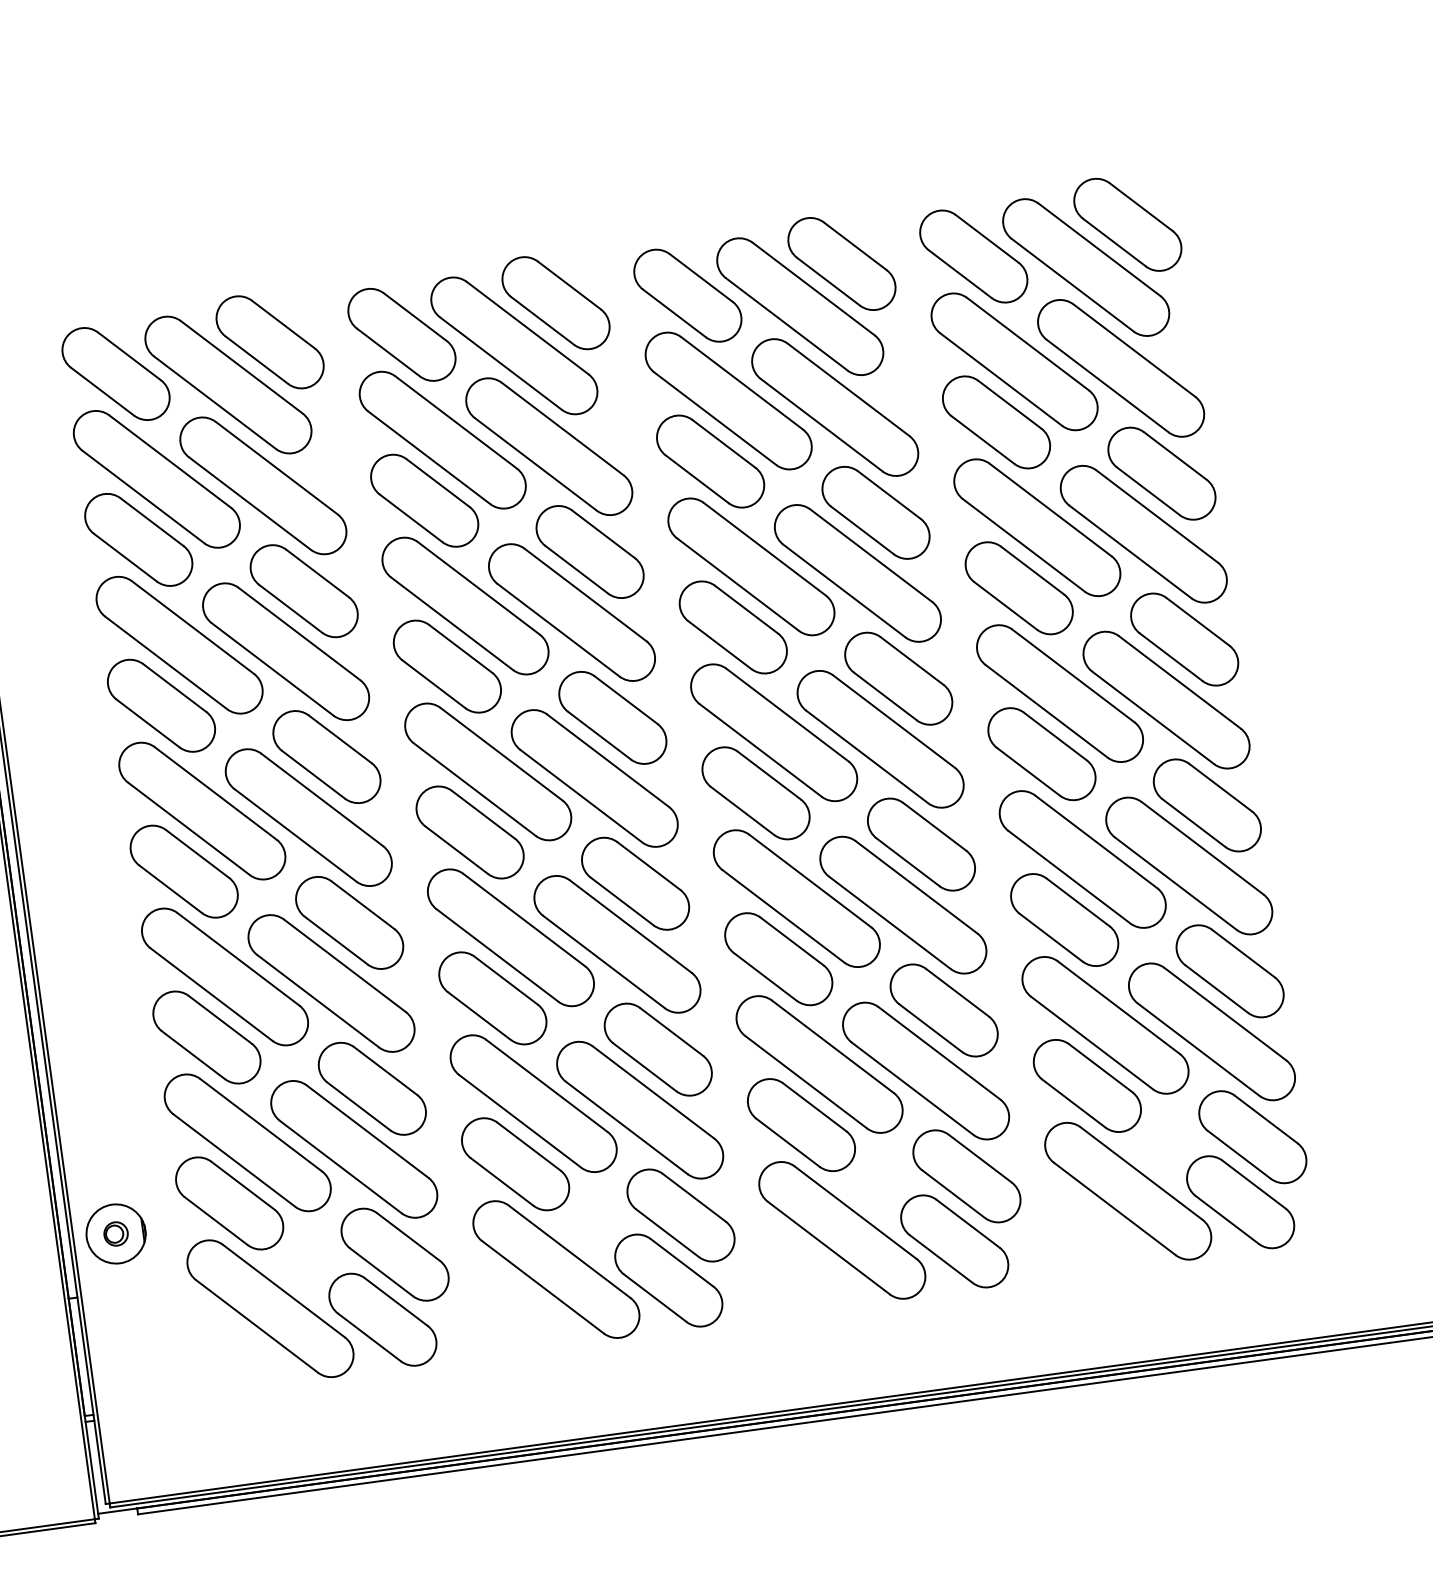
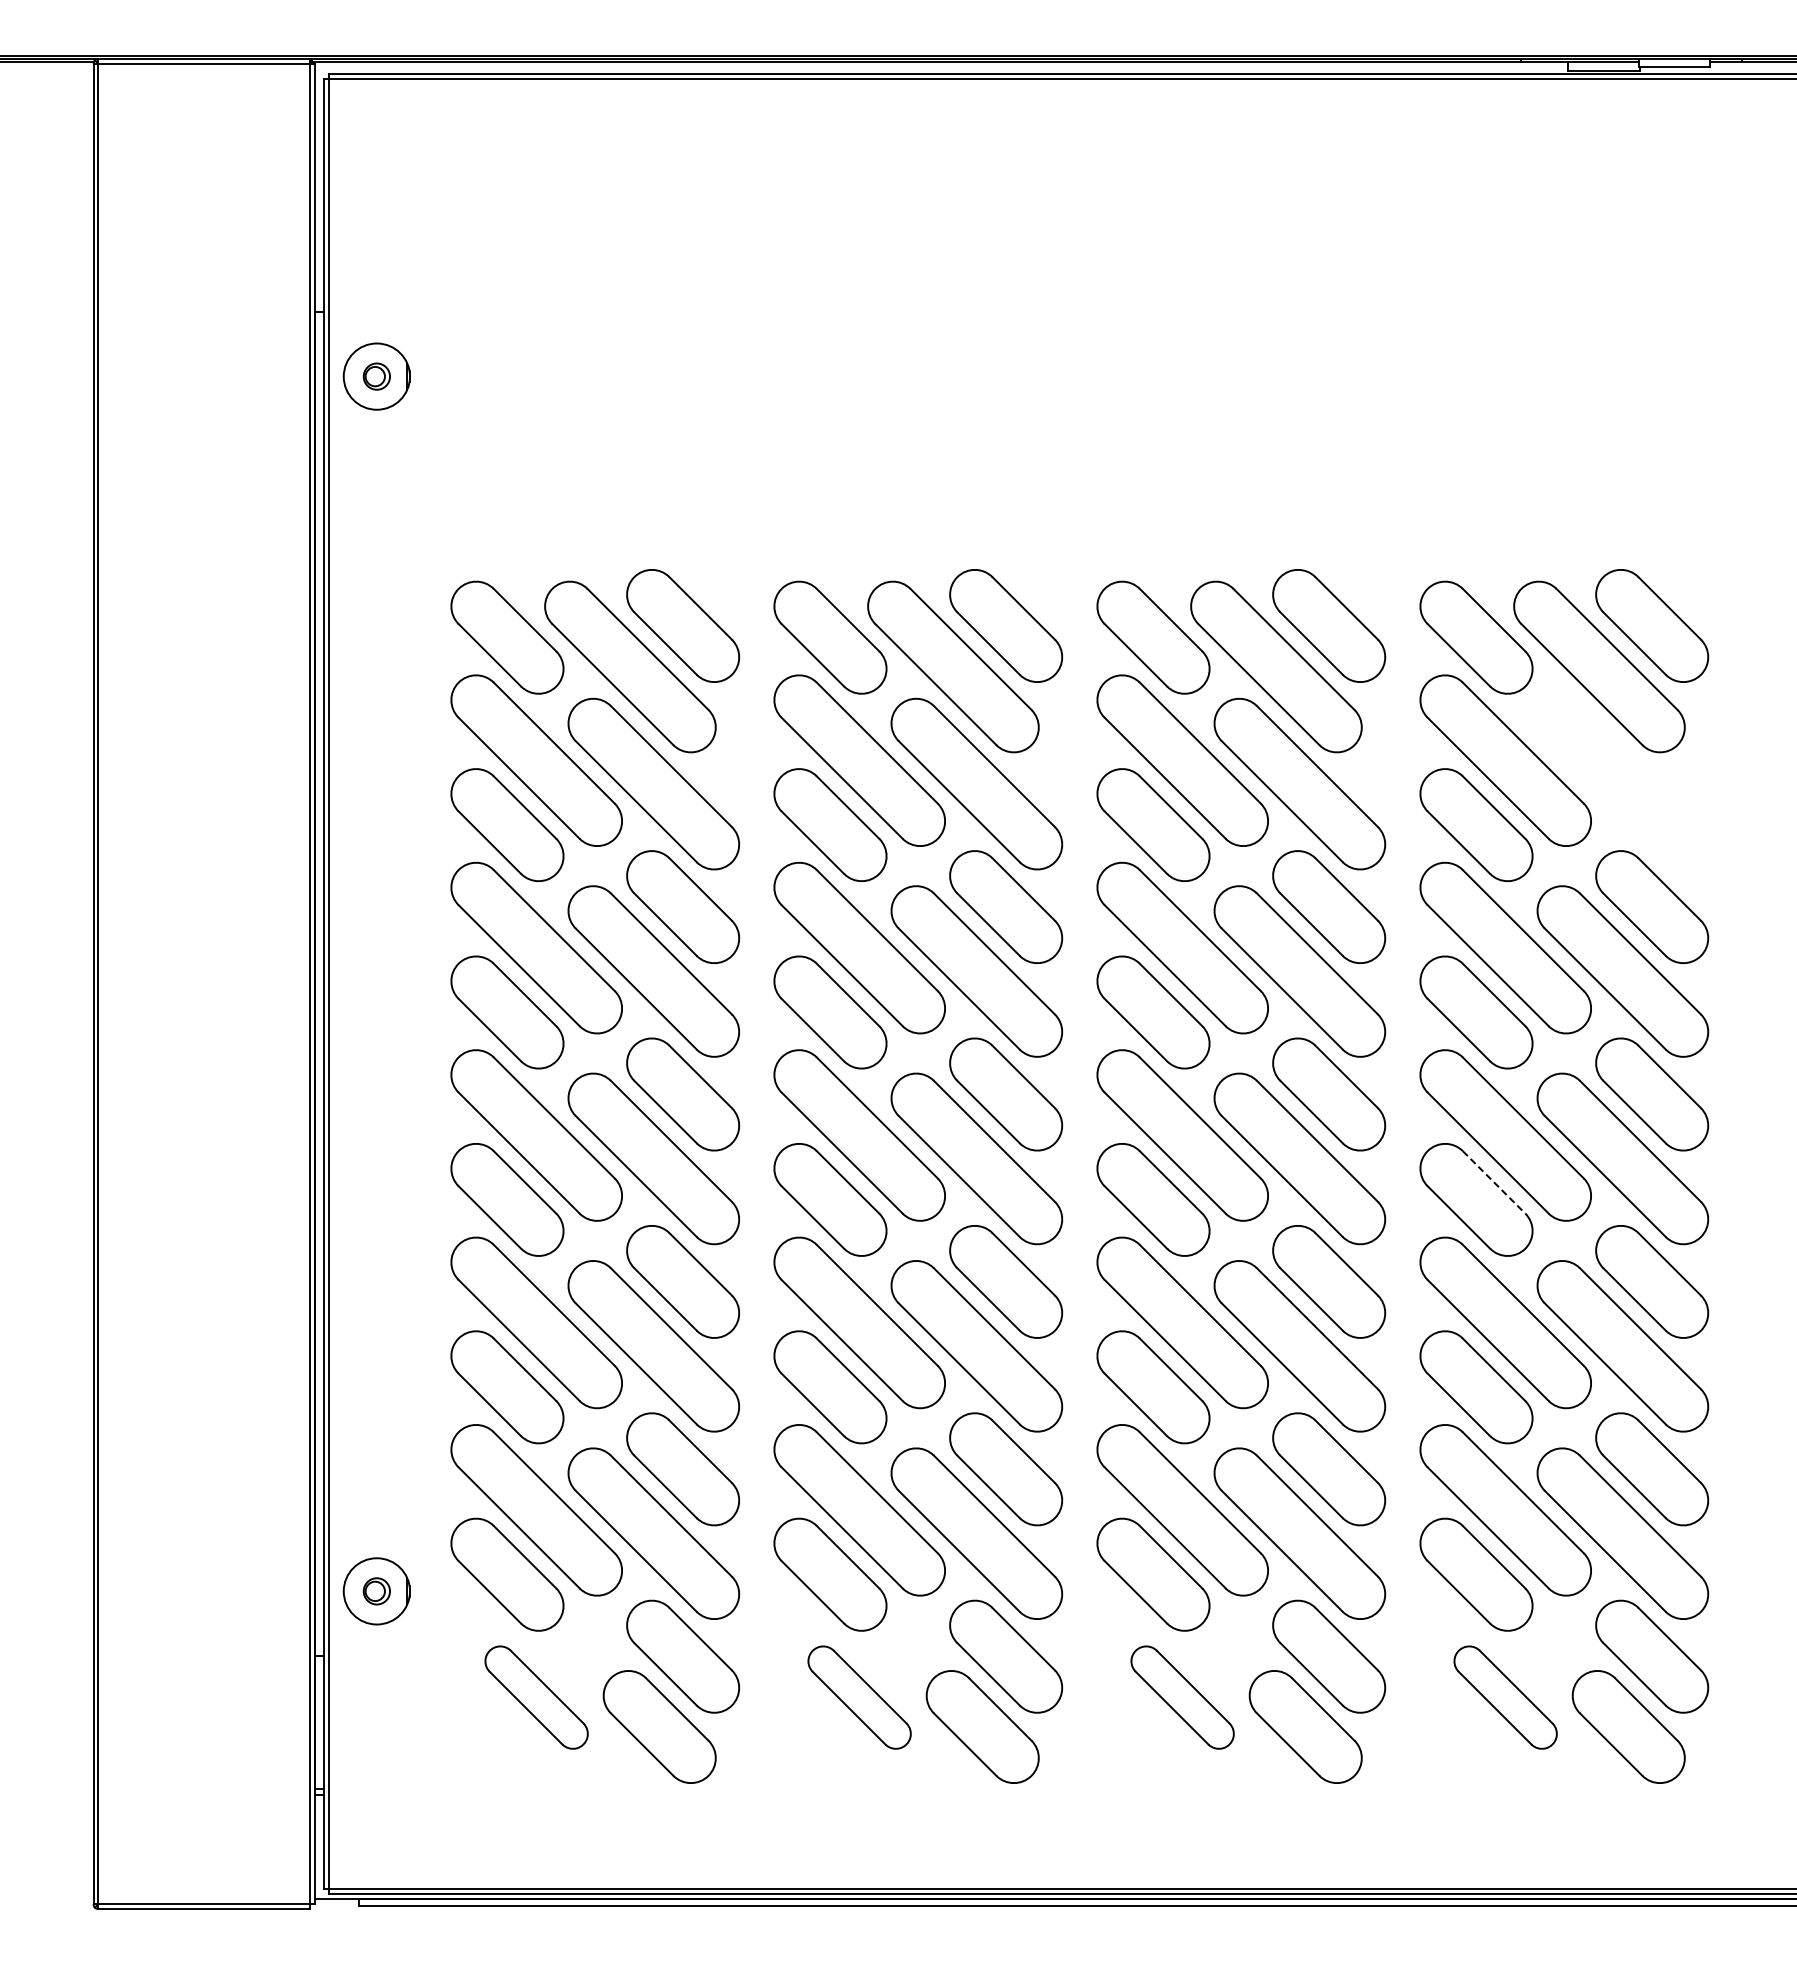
part: (1120, 368) -> (1622, 784), removed
line: (1055, 736) -> (1494, 1182), solid -> dashed
part: (1127, 1191) -> (1505, 1697), size x0.6
part: (842, 1230) -> (1182, 1697), size x0.6
part: (556, 1269) -> (859, 1697), size x0.6
part: (270, 1308) -> (536, 1697), size x0.6

